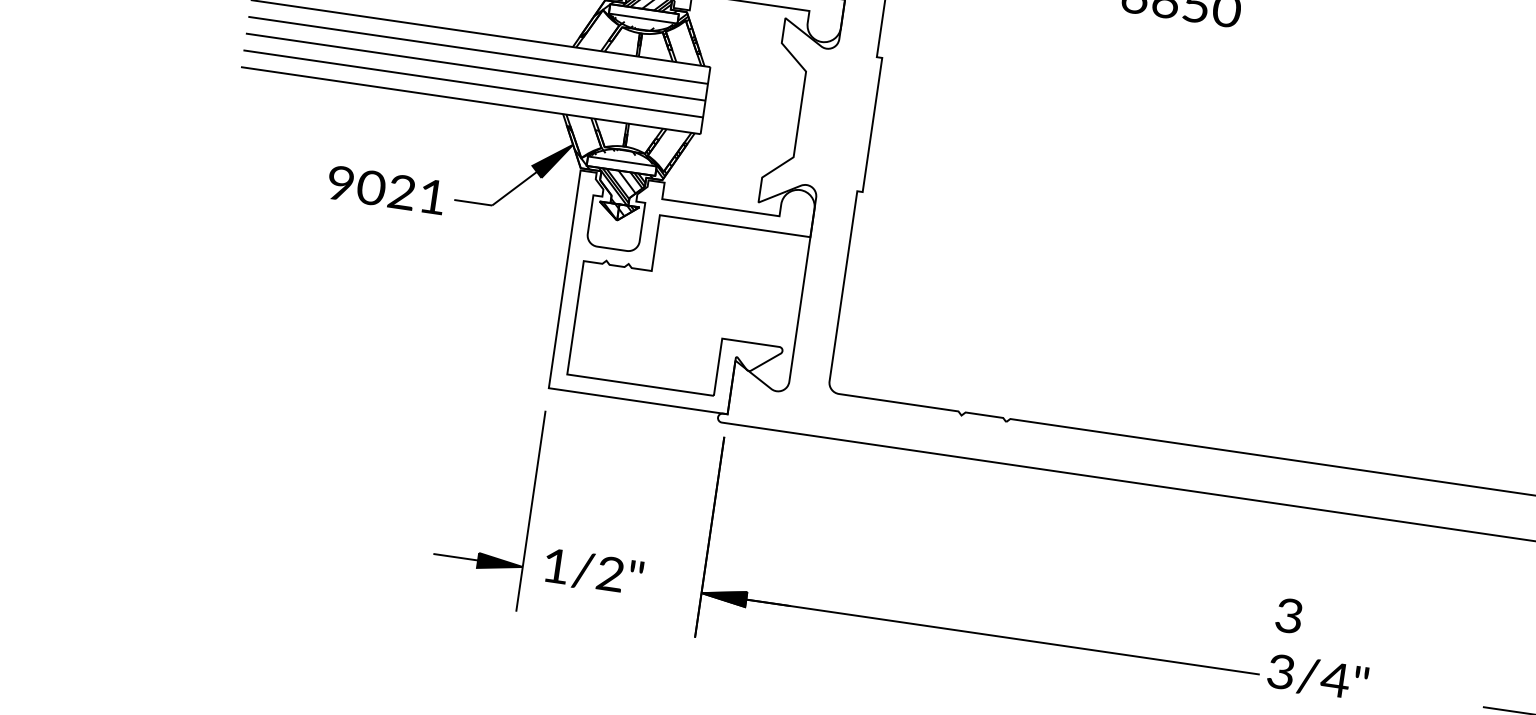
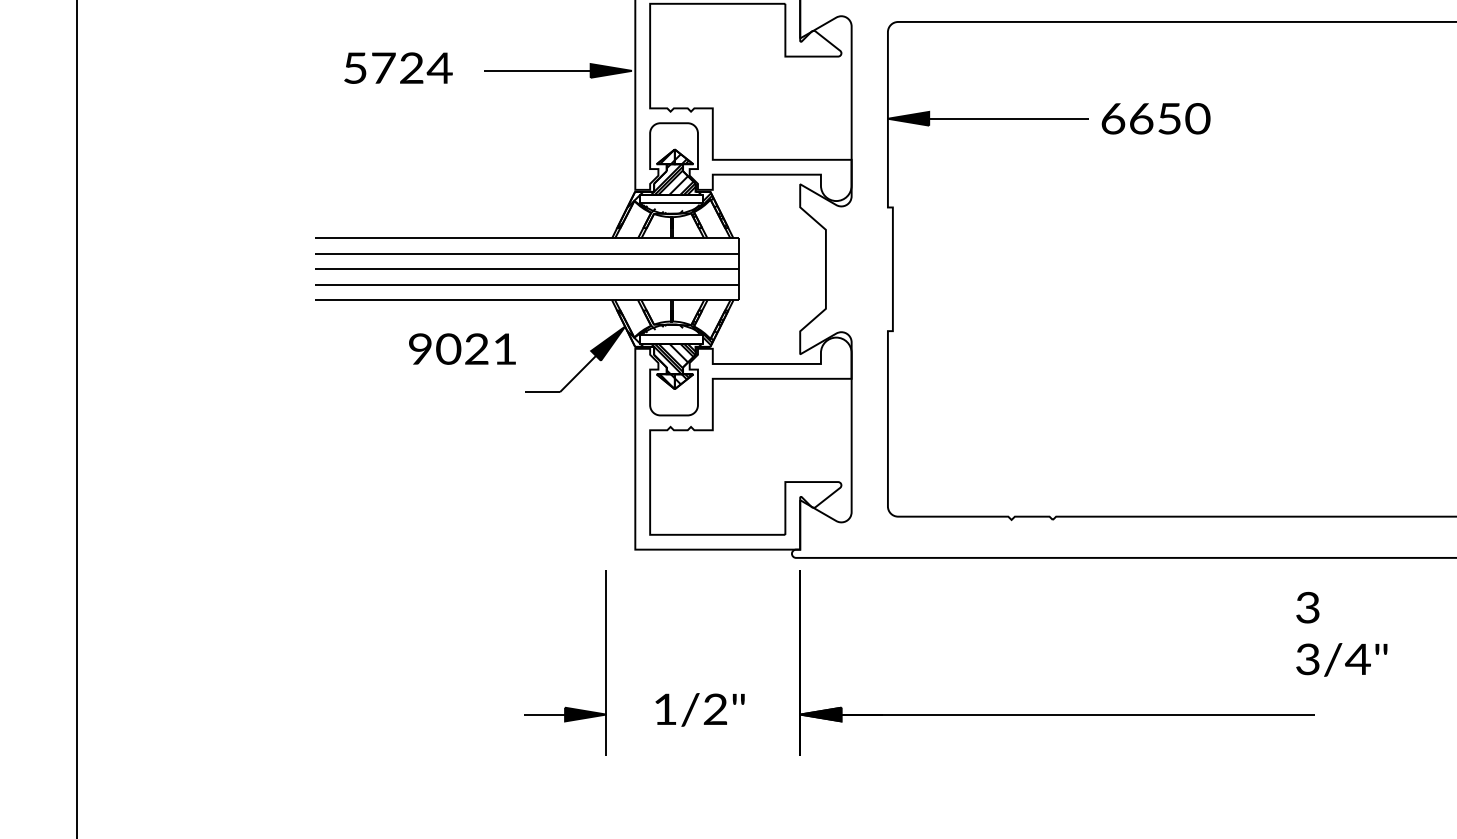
text: (386, 189) -> (462, 348), moved
part: (530, 510) -> (605, 662), moved
text: (1321, 650) -> (1341, 634), moved

